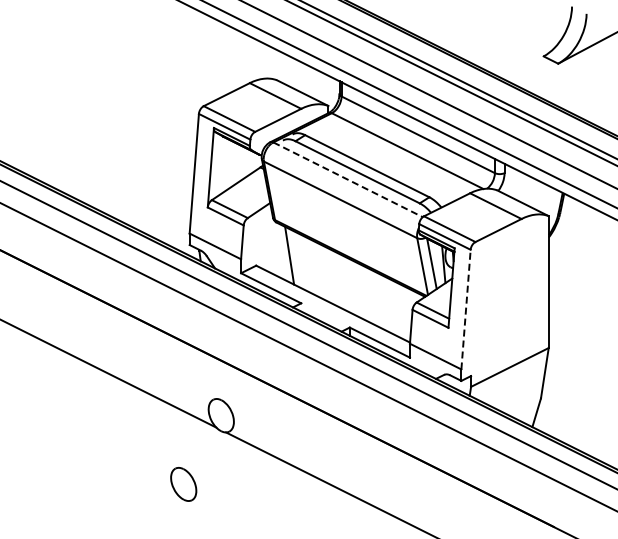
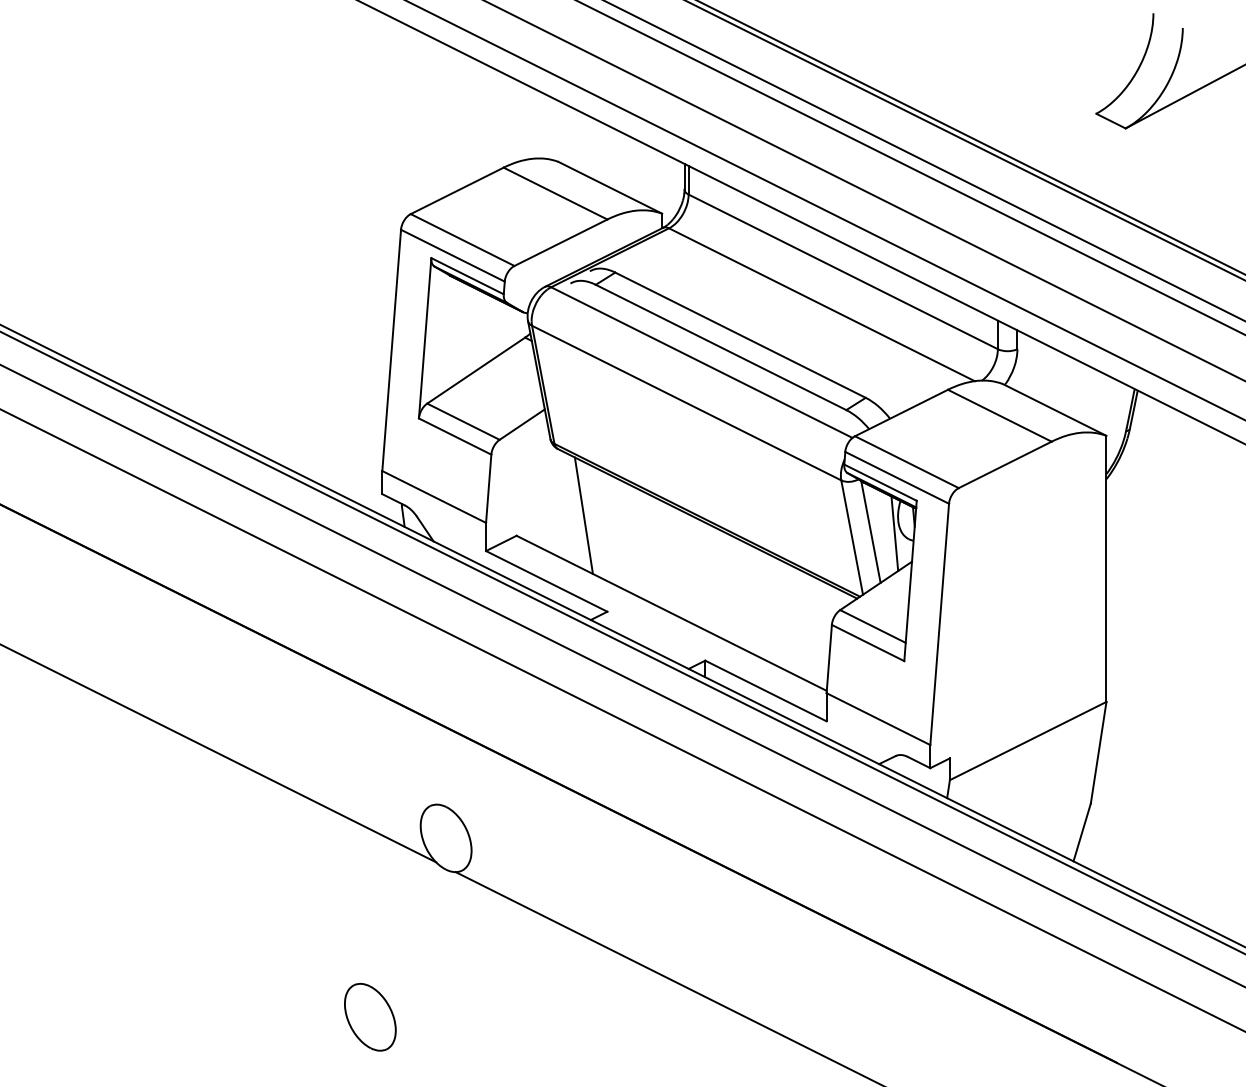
line: (348, 179) -> (702, 361), dashed -> solid
line: (466, 309) -> (940, 624), dashed -> solid
part: (183, 484) -> (369, 1017), moved

